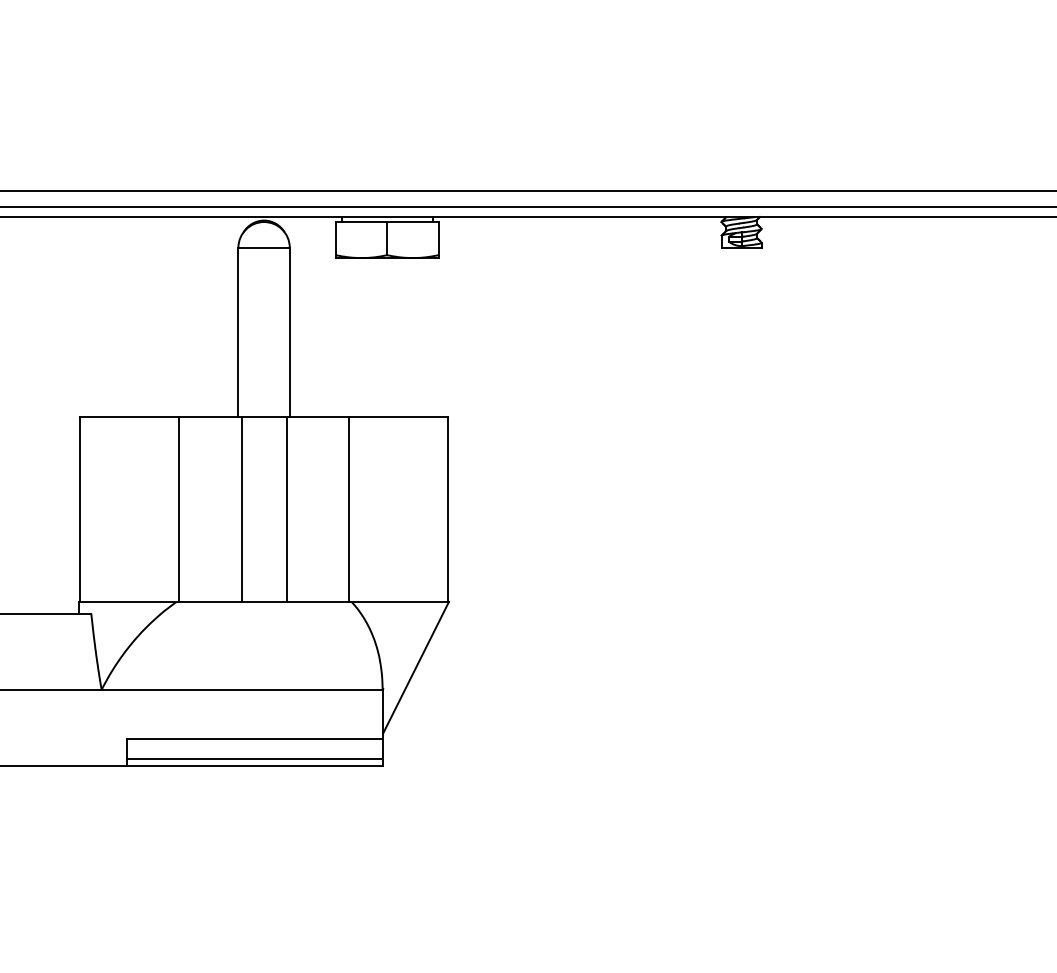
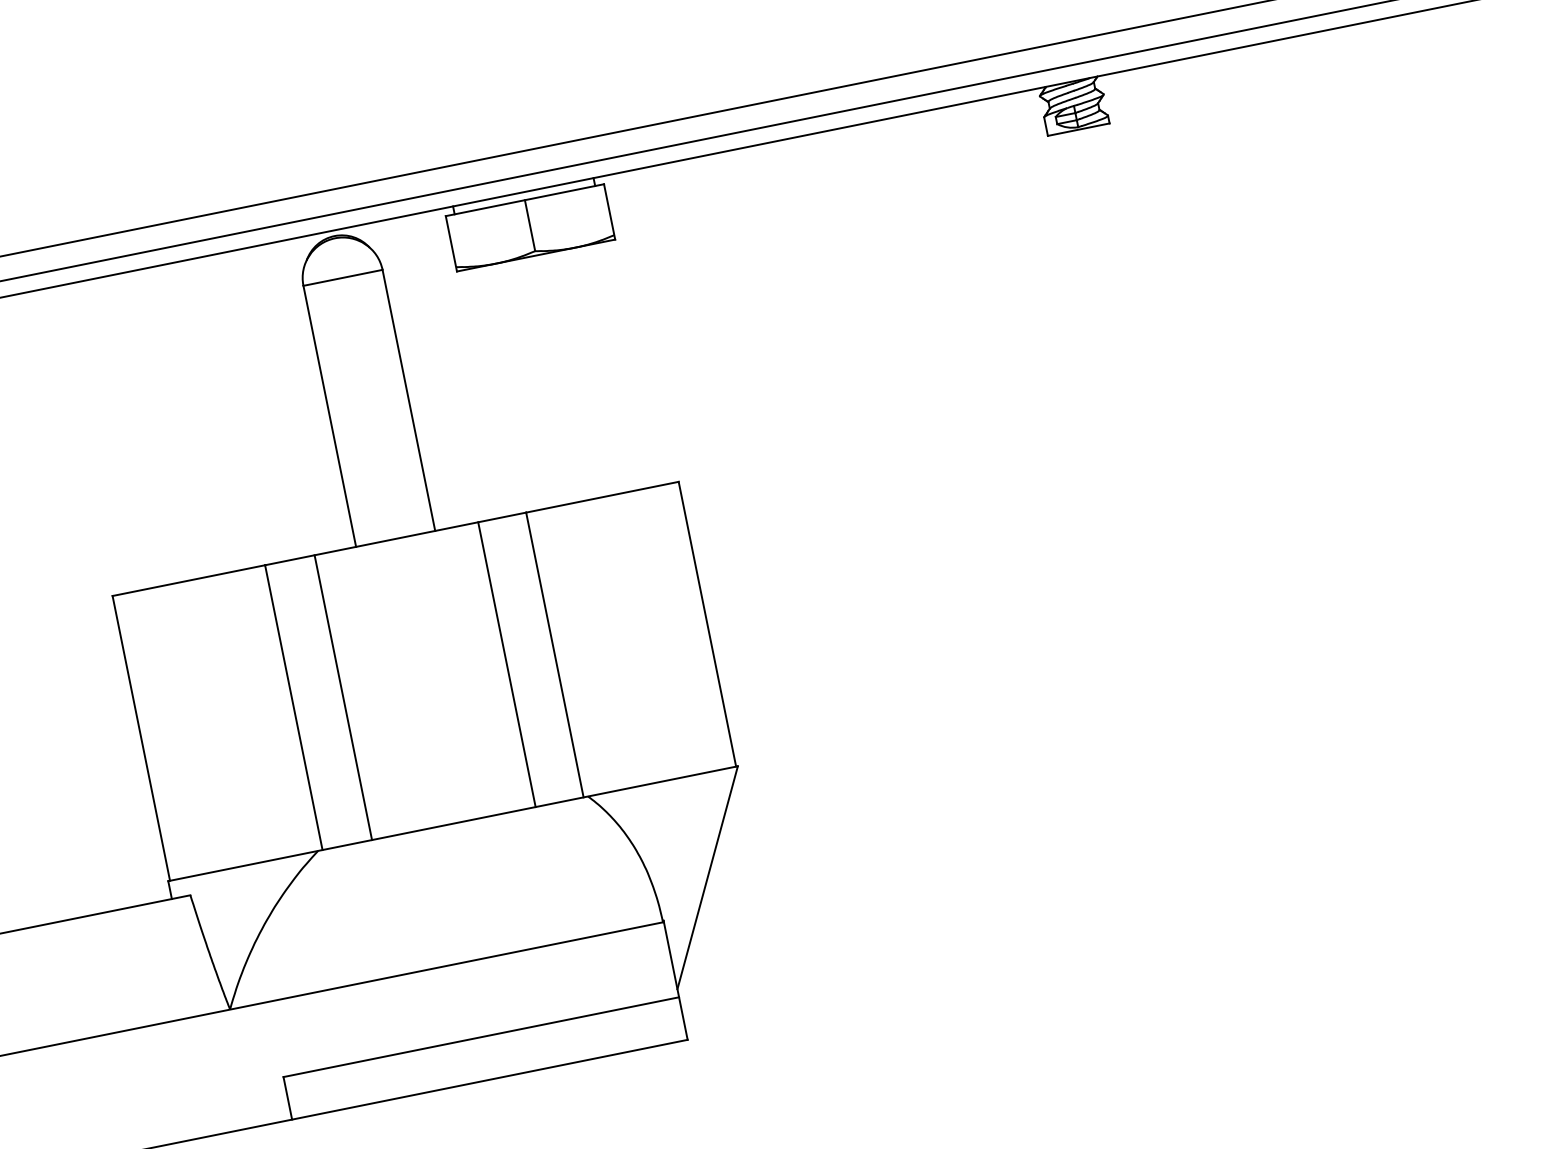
line: (241, 509) -> (343, 697), moved
line: (286, 509) -> (506, 664), moved
line: (254, 758) -> (486, 1067), removed

